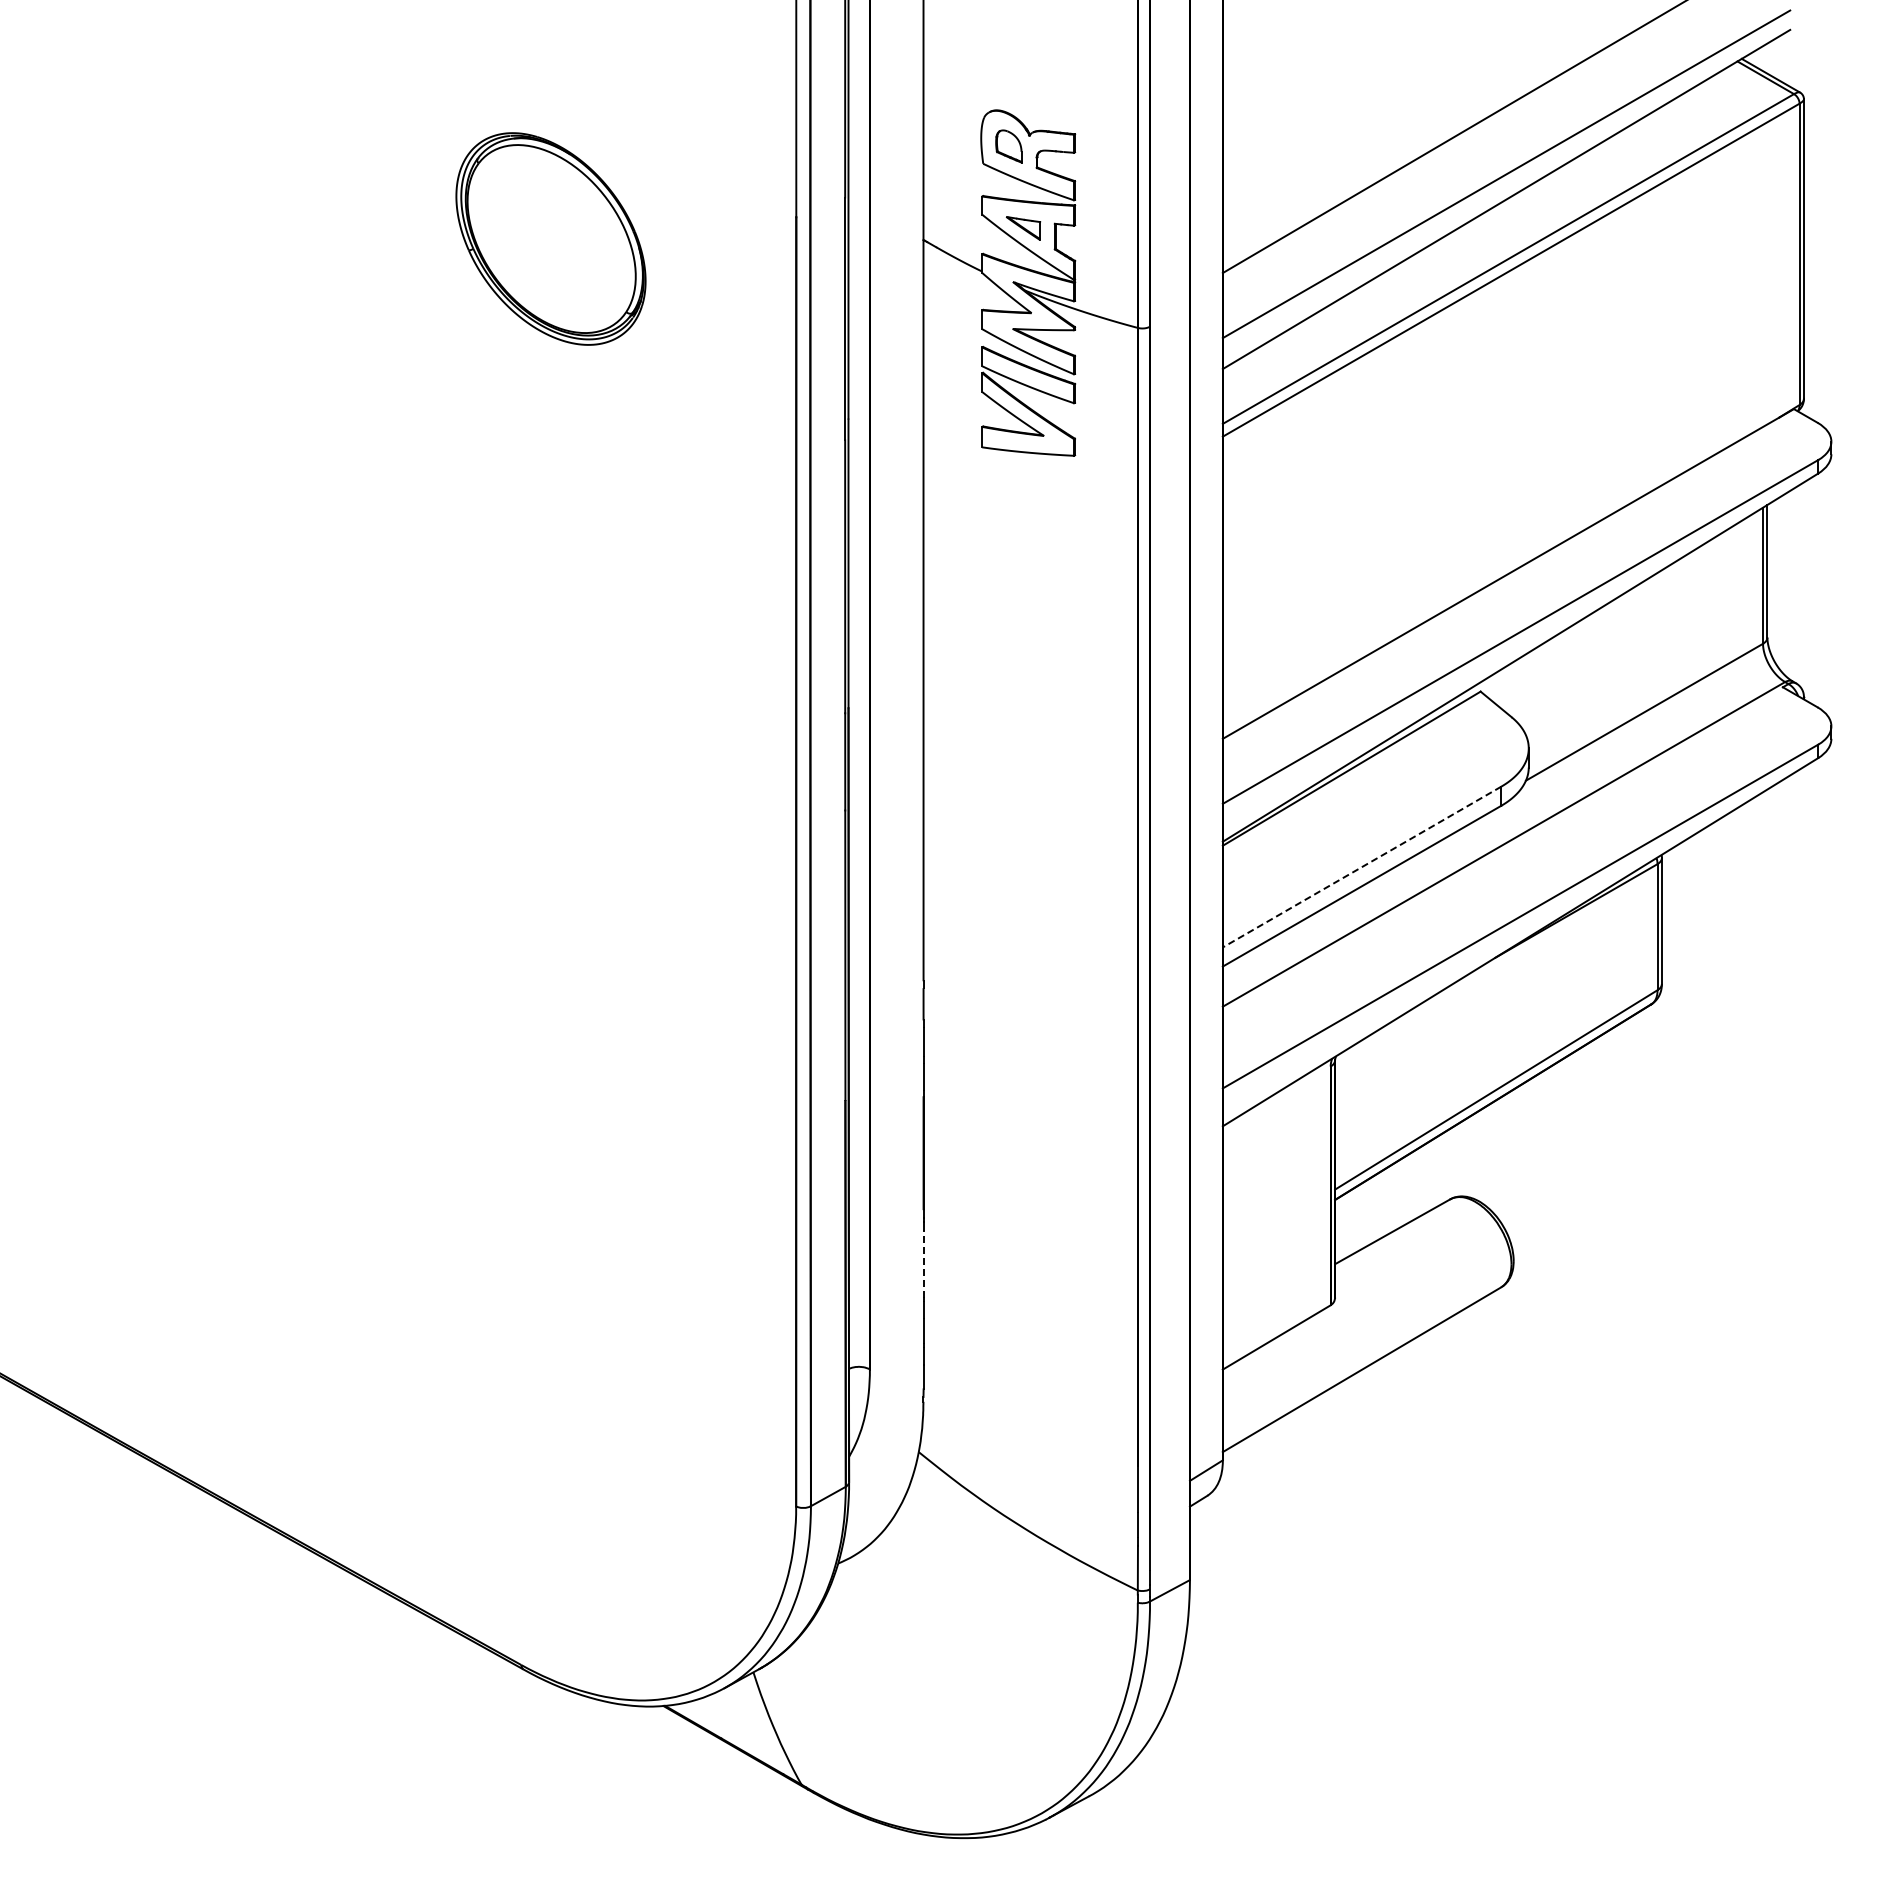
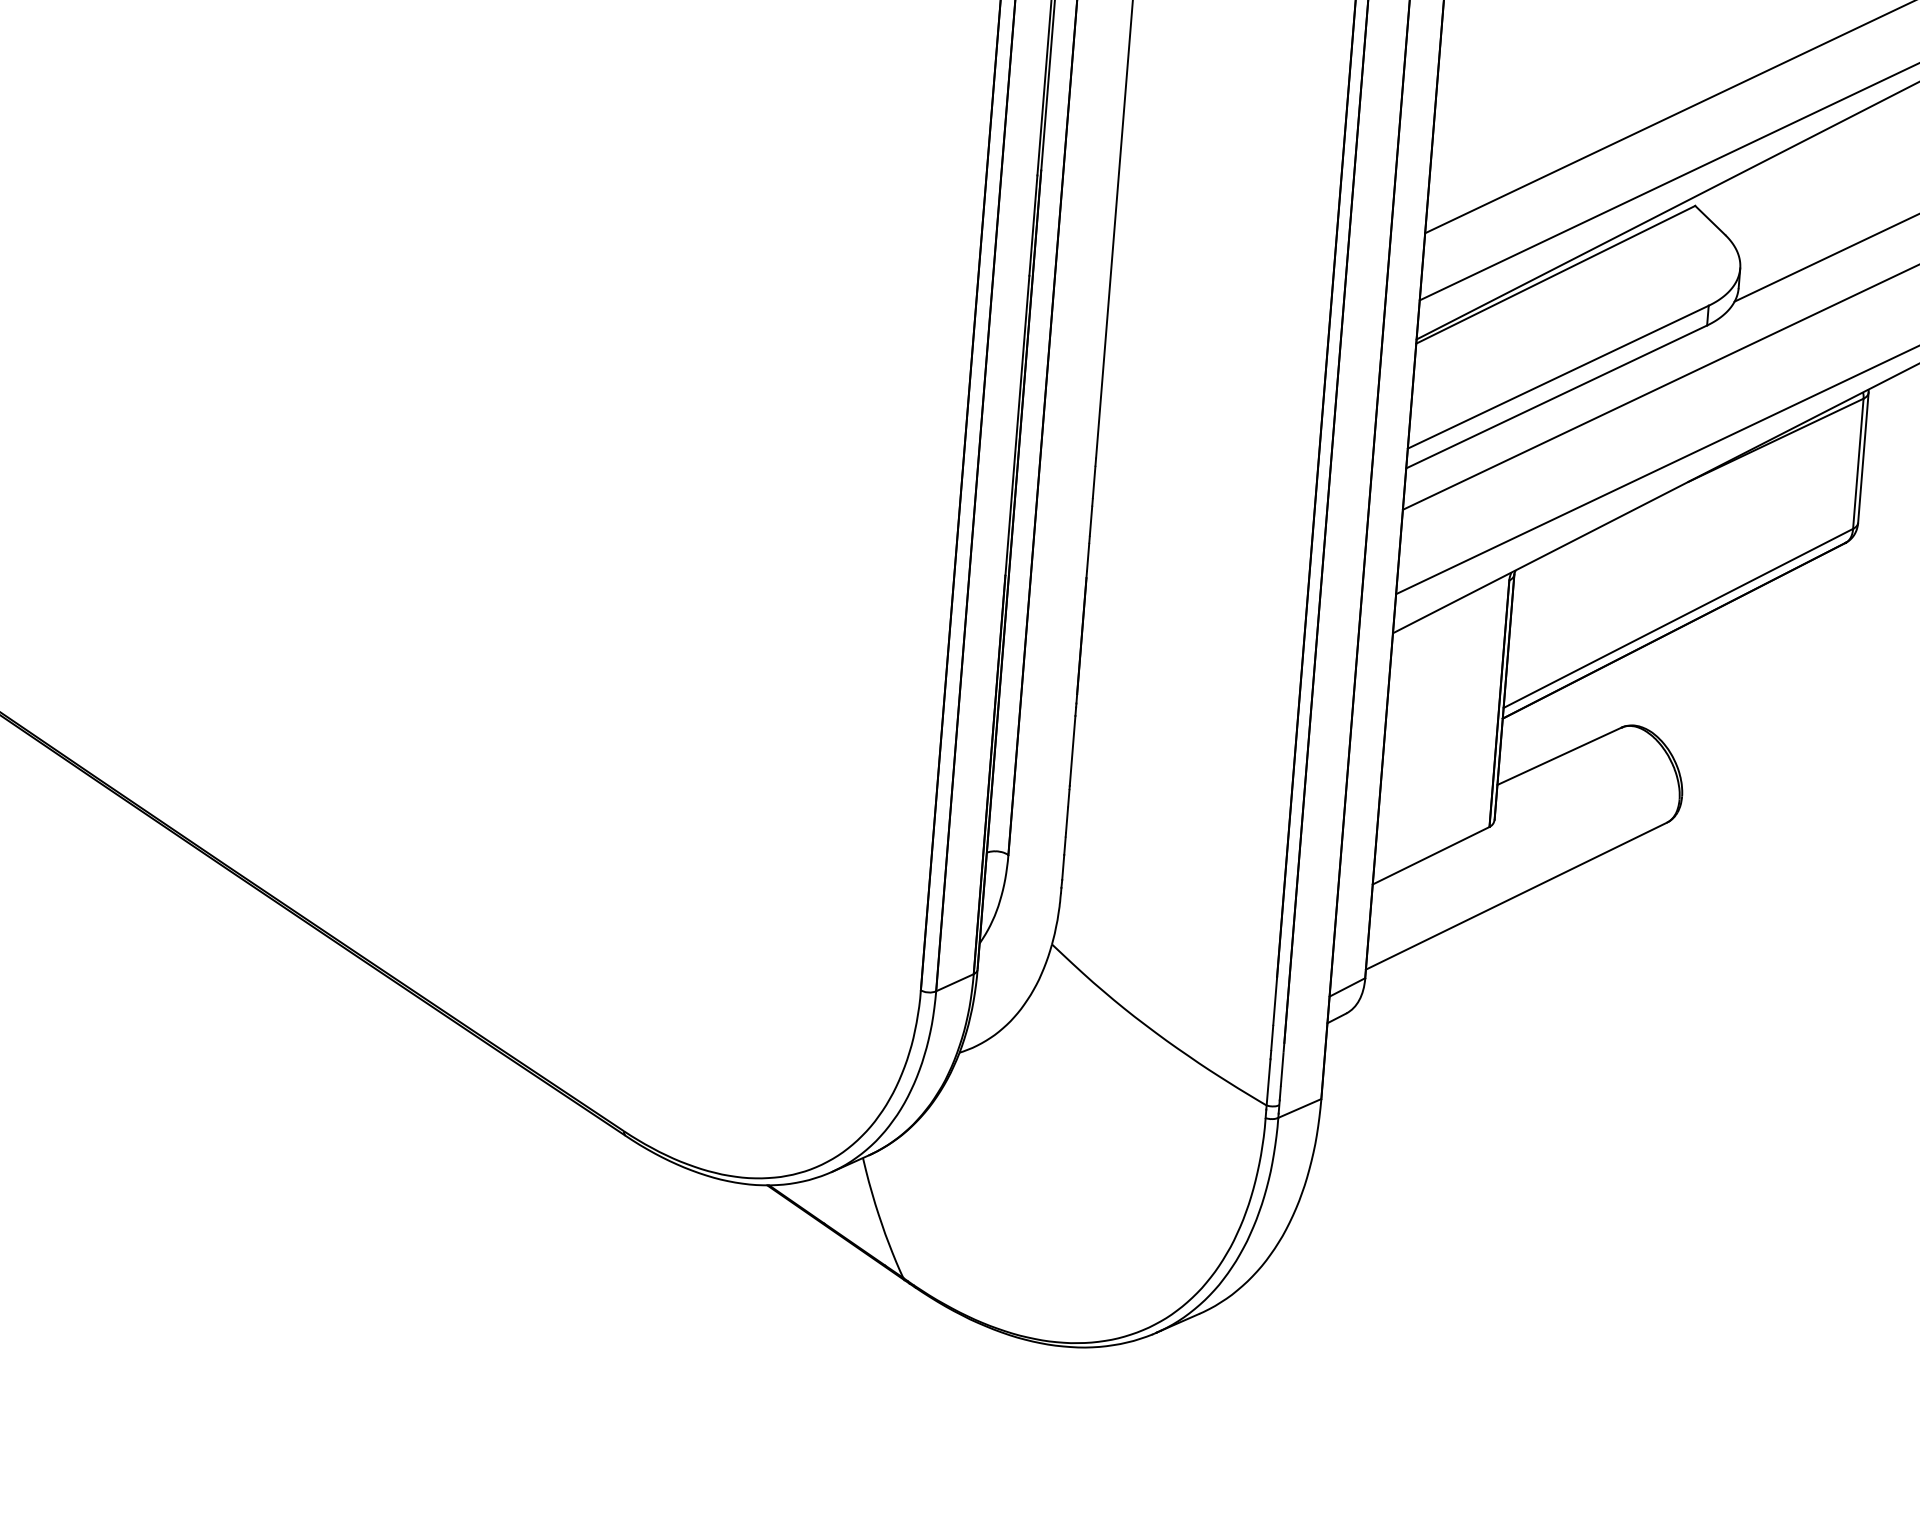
line: (1362, 867) -> (1558, 377), dashed -> solid
line: (923, 1264) -> (1072, 751), dashed -> solid

